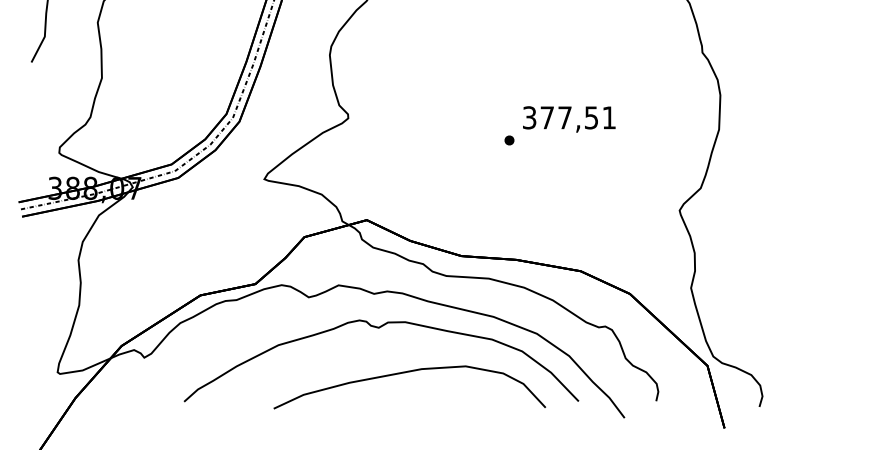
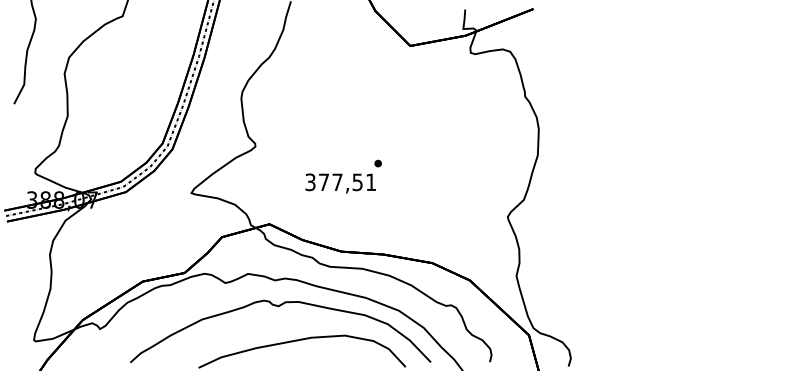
text: (568, 119) -> (340, 183), moved

